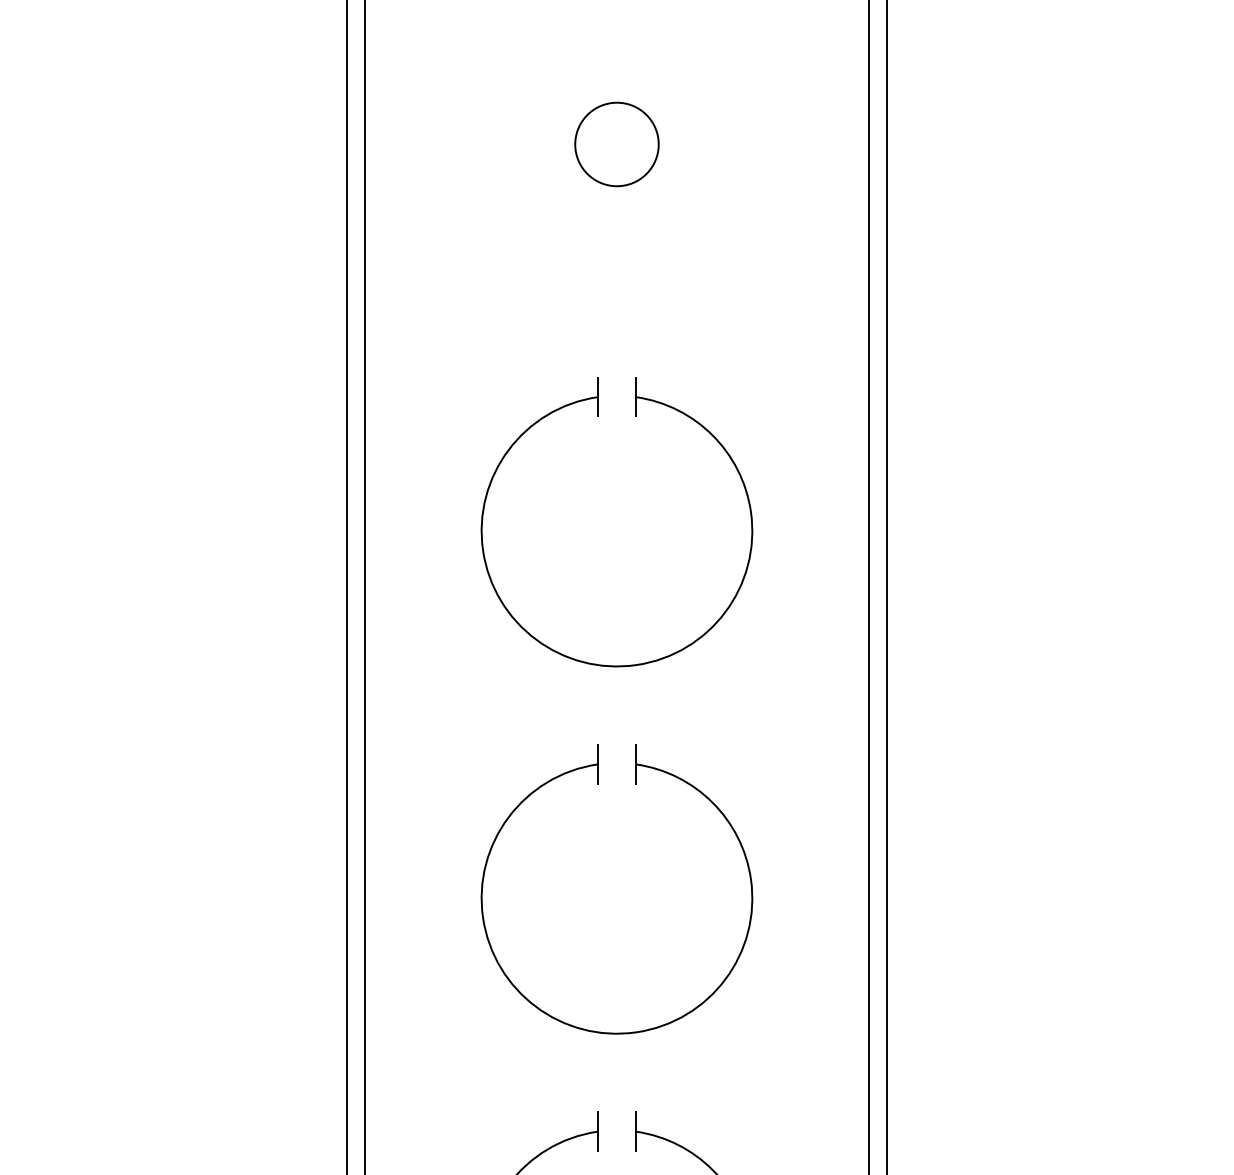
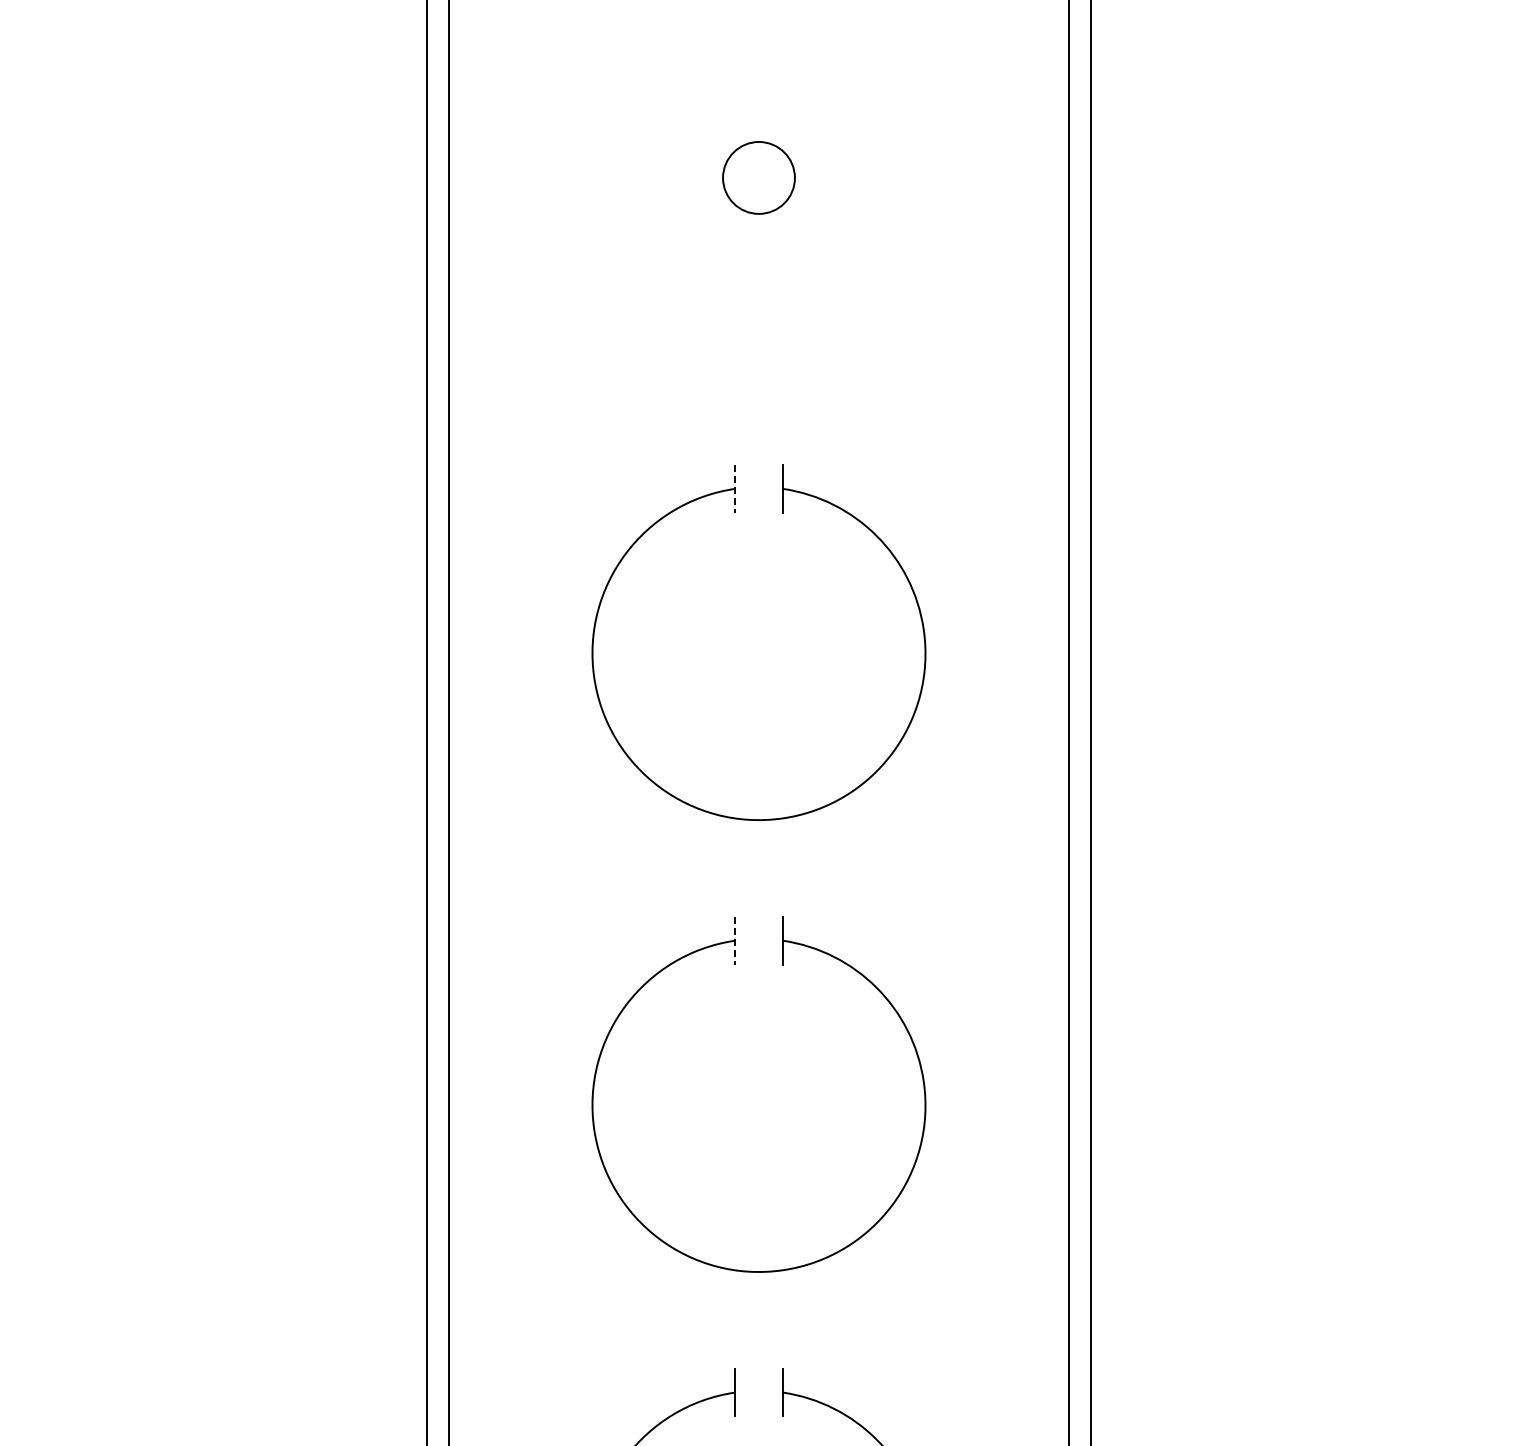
circle: (616, 144) -> (758, 177), size x0.7
line: (597, 396) -> (735, 488), solid -> dashed
line: (597, 764) -> (735, 940), solid -> dashed

